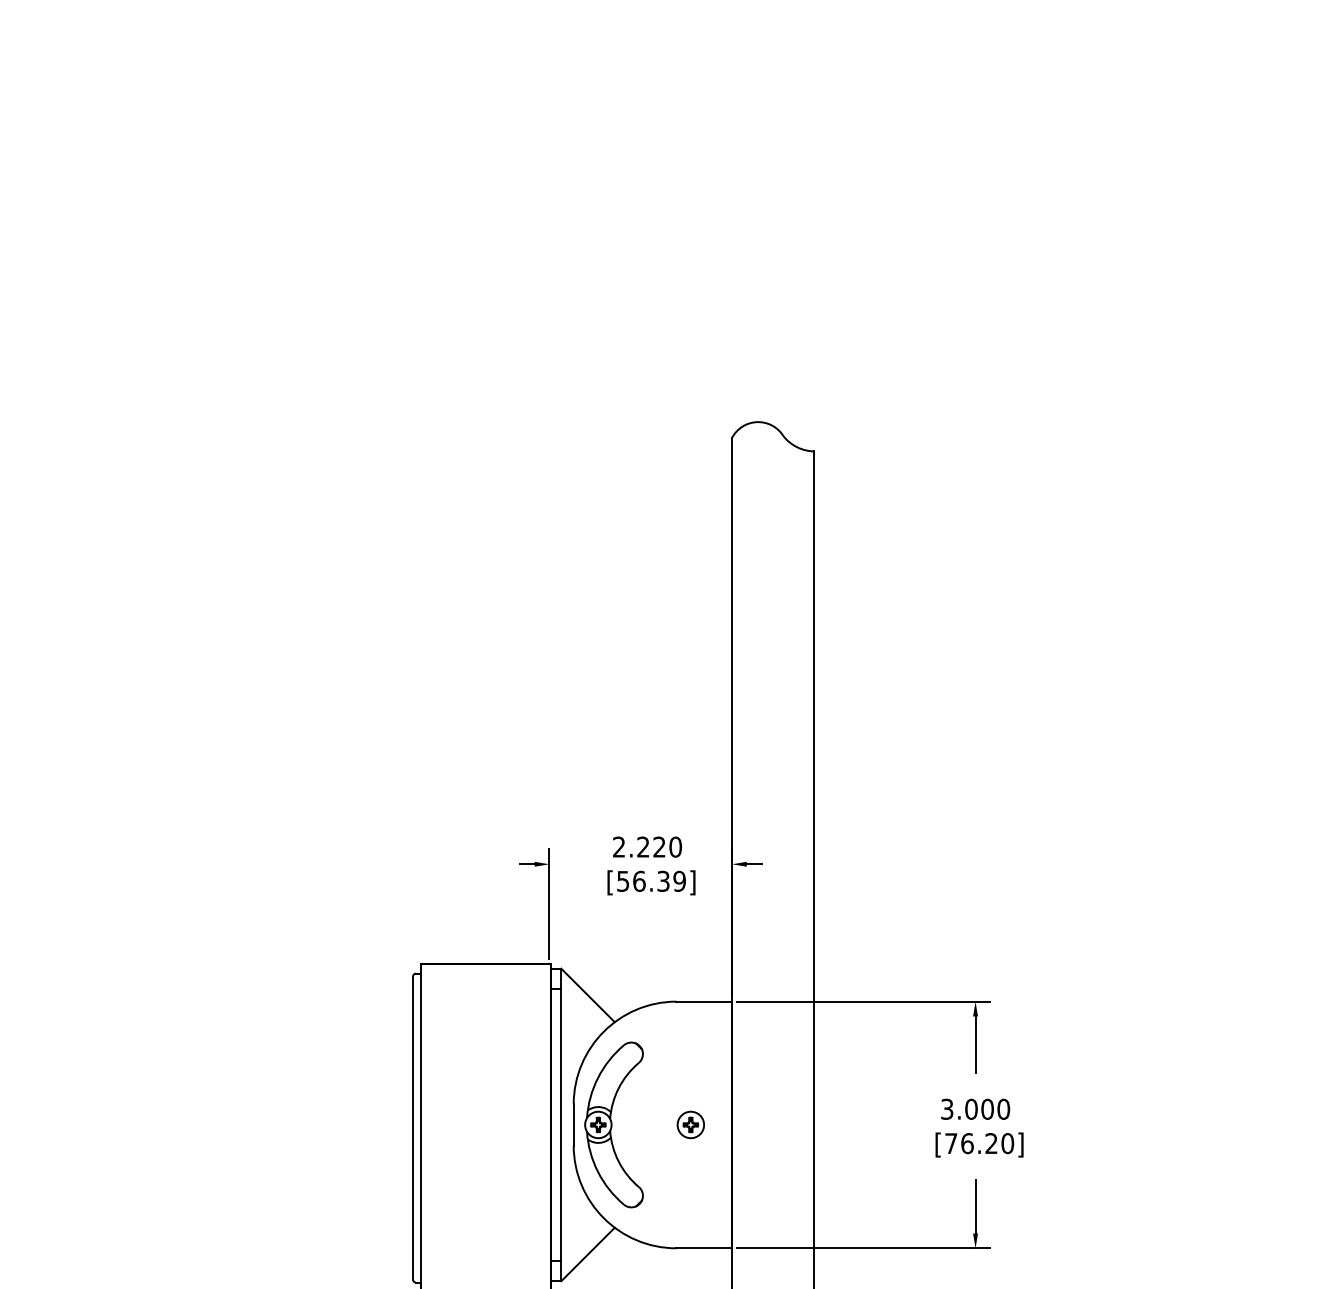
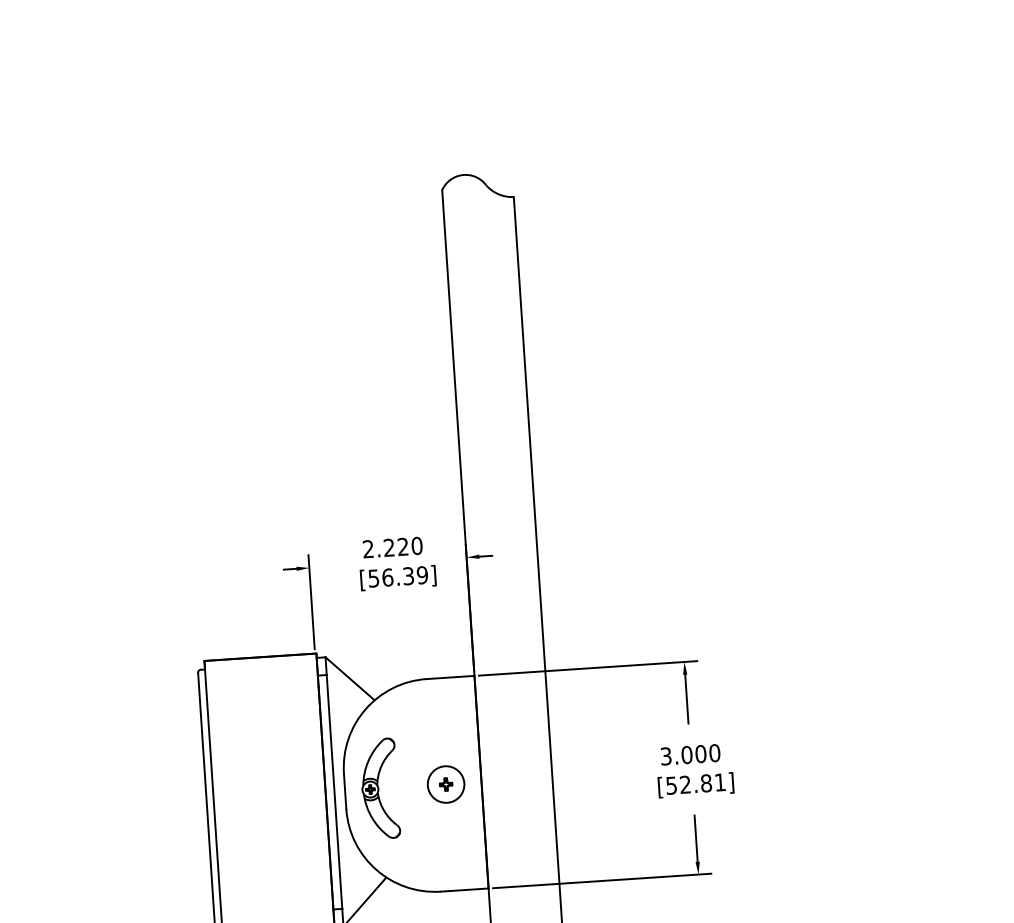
part: (613, 1124) -> (379, 788), size x0.7
circle: (690, 1124) -> (445, 784), size x1.6
text: (979, 1143) -> (695, 783), [76.20] -> [52.81]

